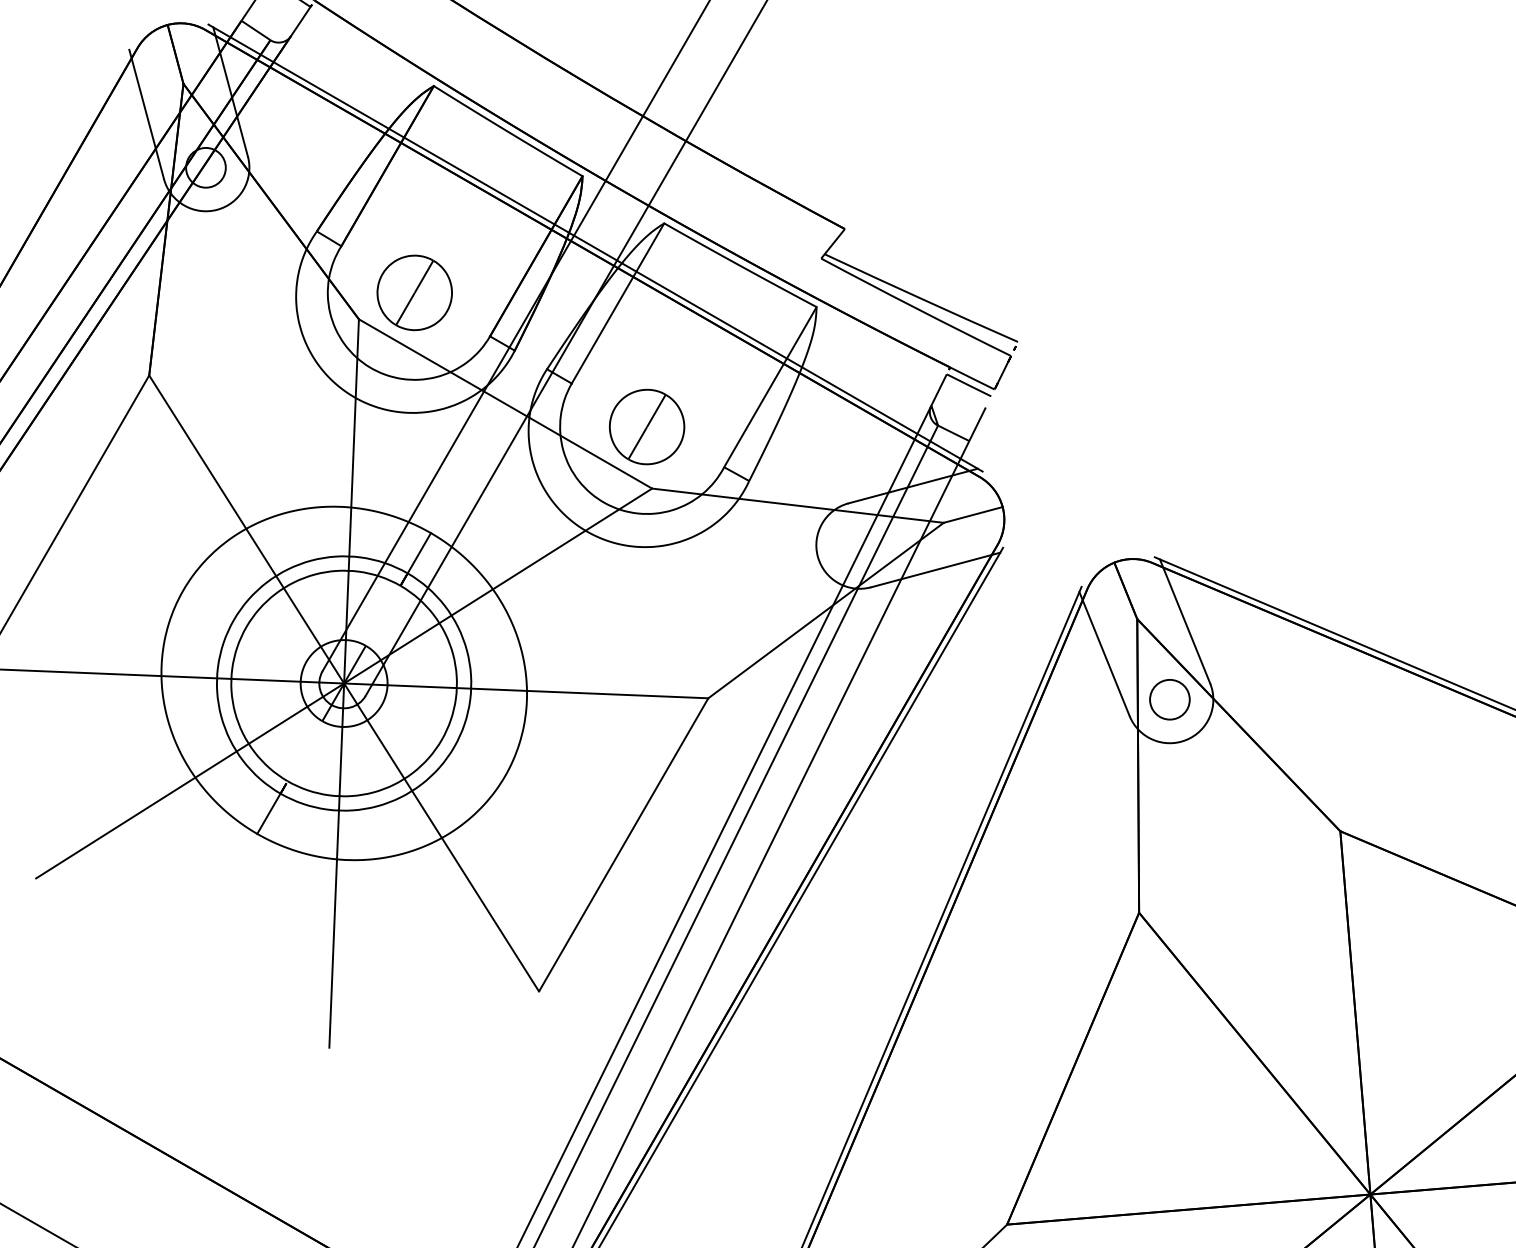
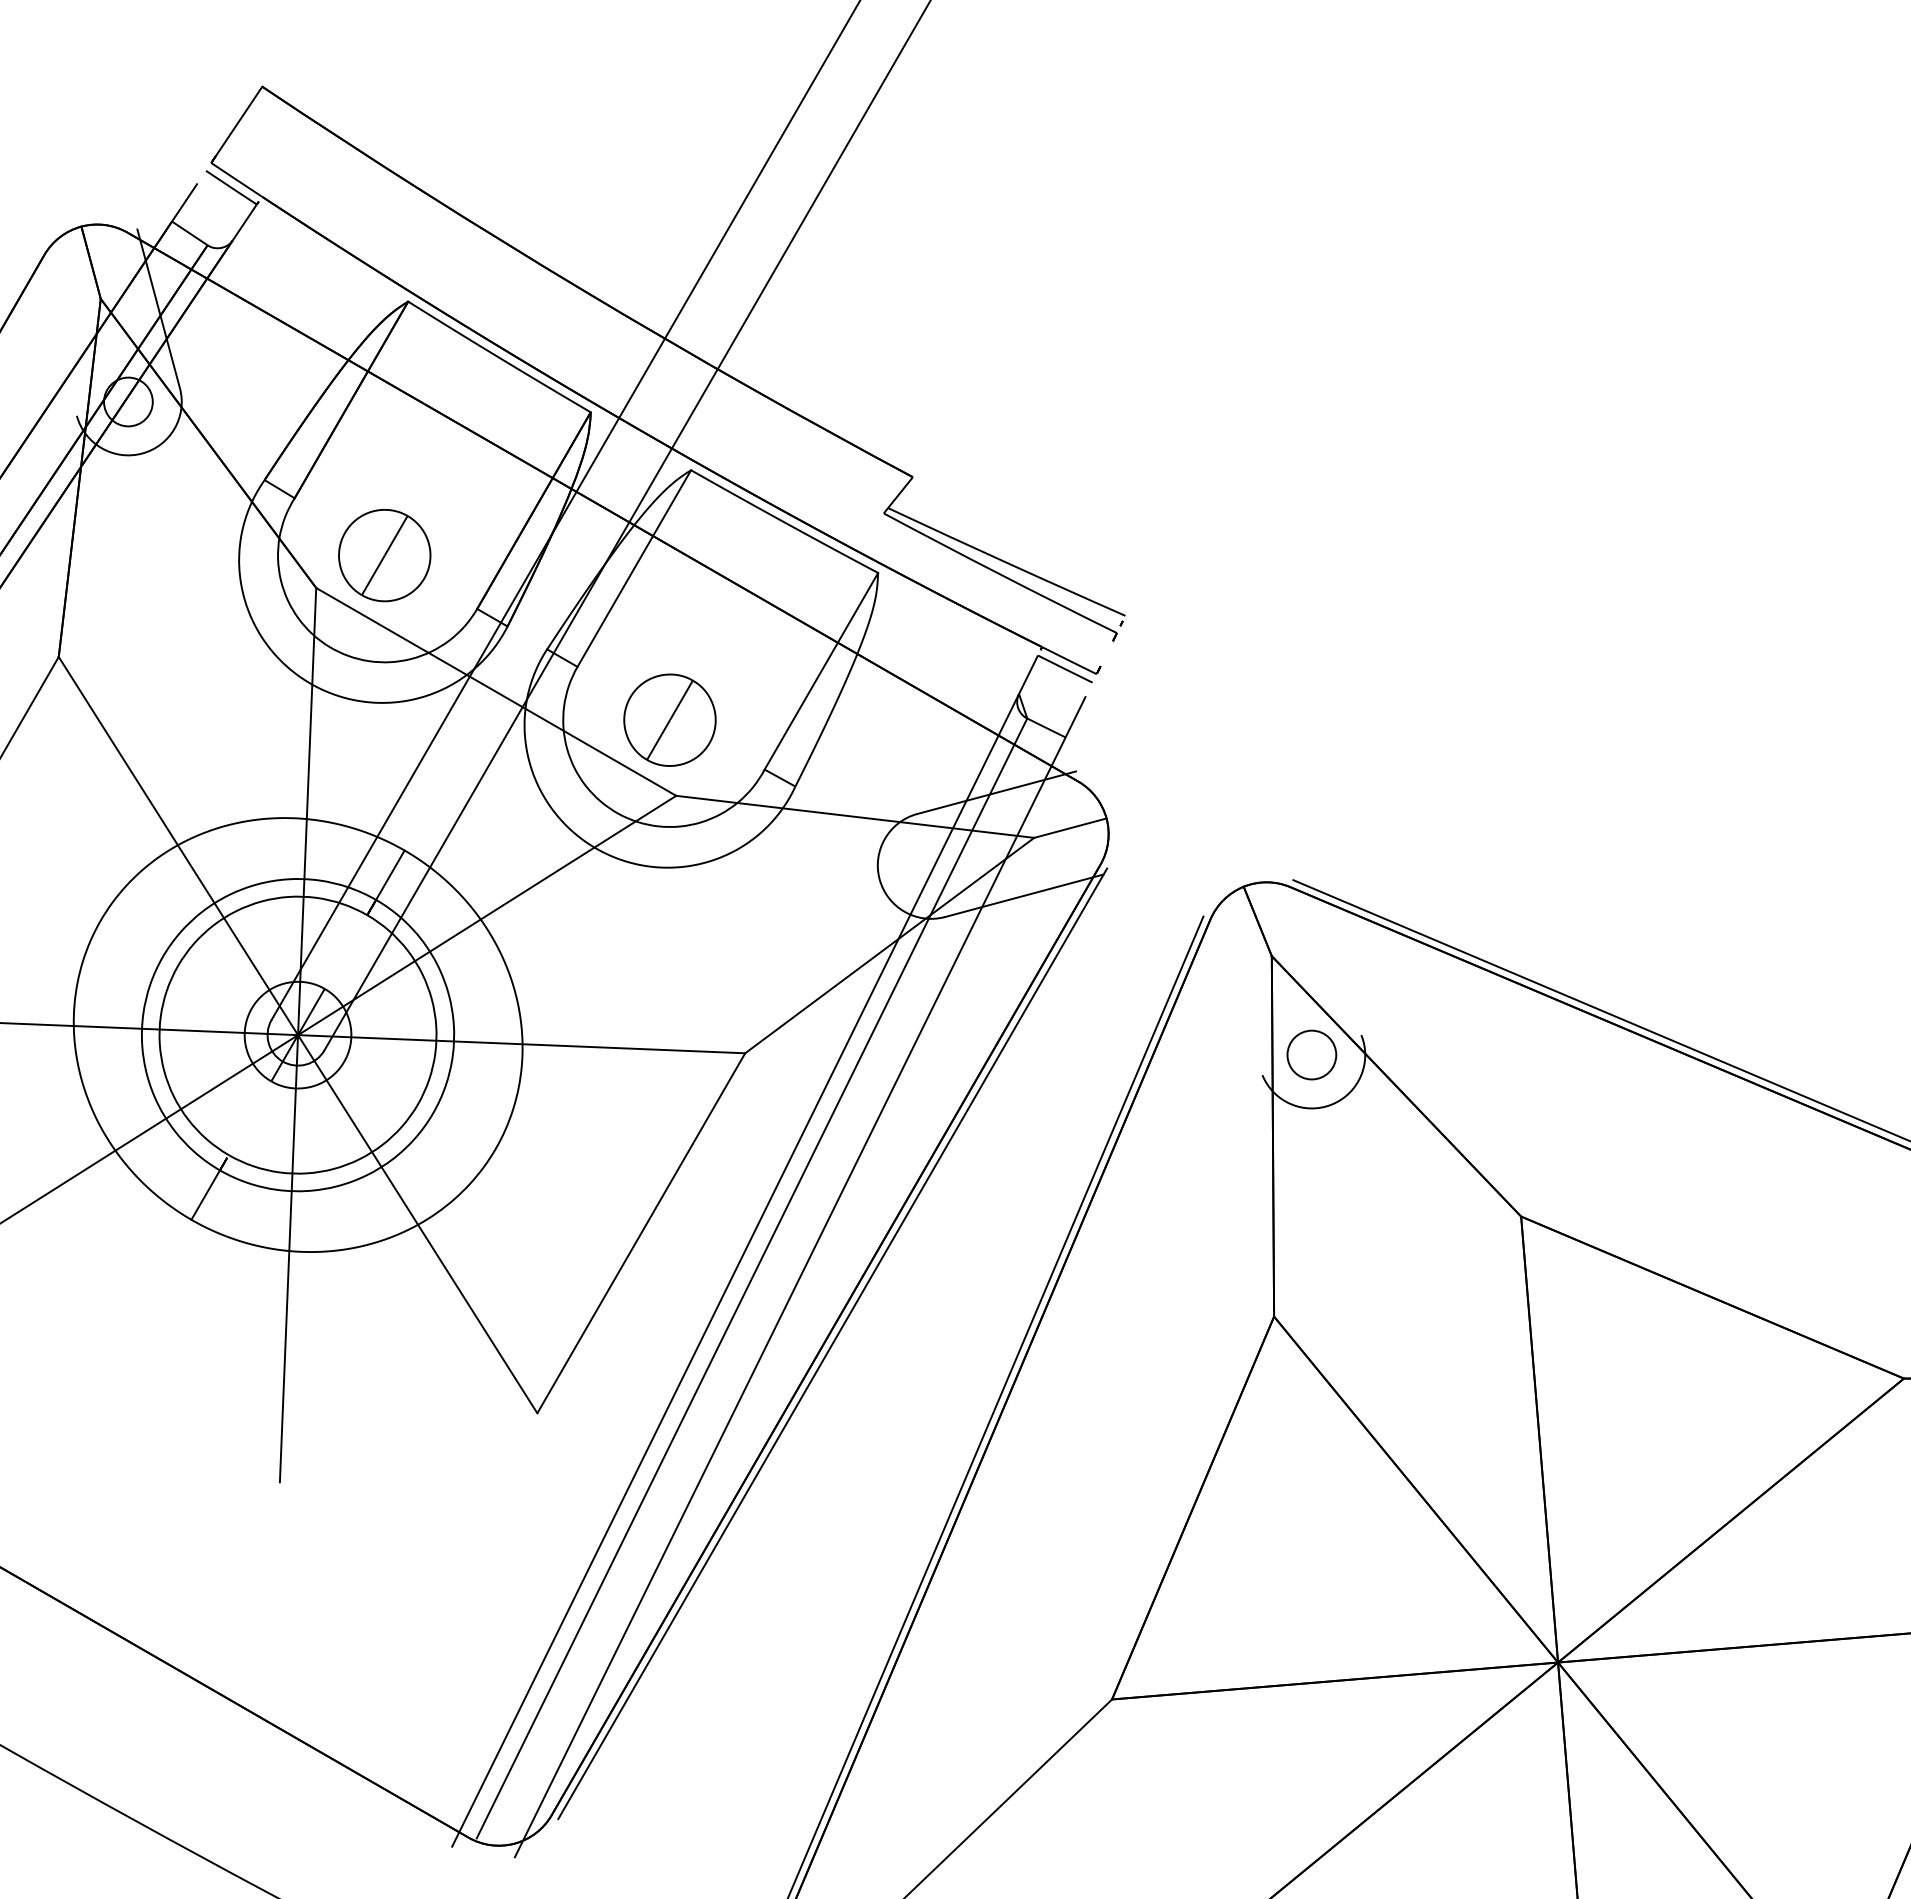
line: (146, 114) -> (55, 336), removed
line: (595, 248) -> (606, 500), removed
line: (1185, 621) -> (1330, 958), removed
line: (1104, 653) -> (1231, 998), removed

